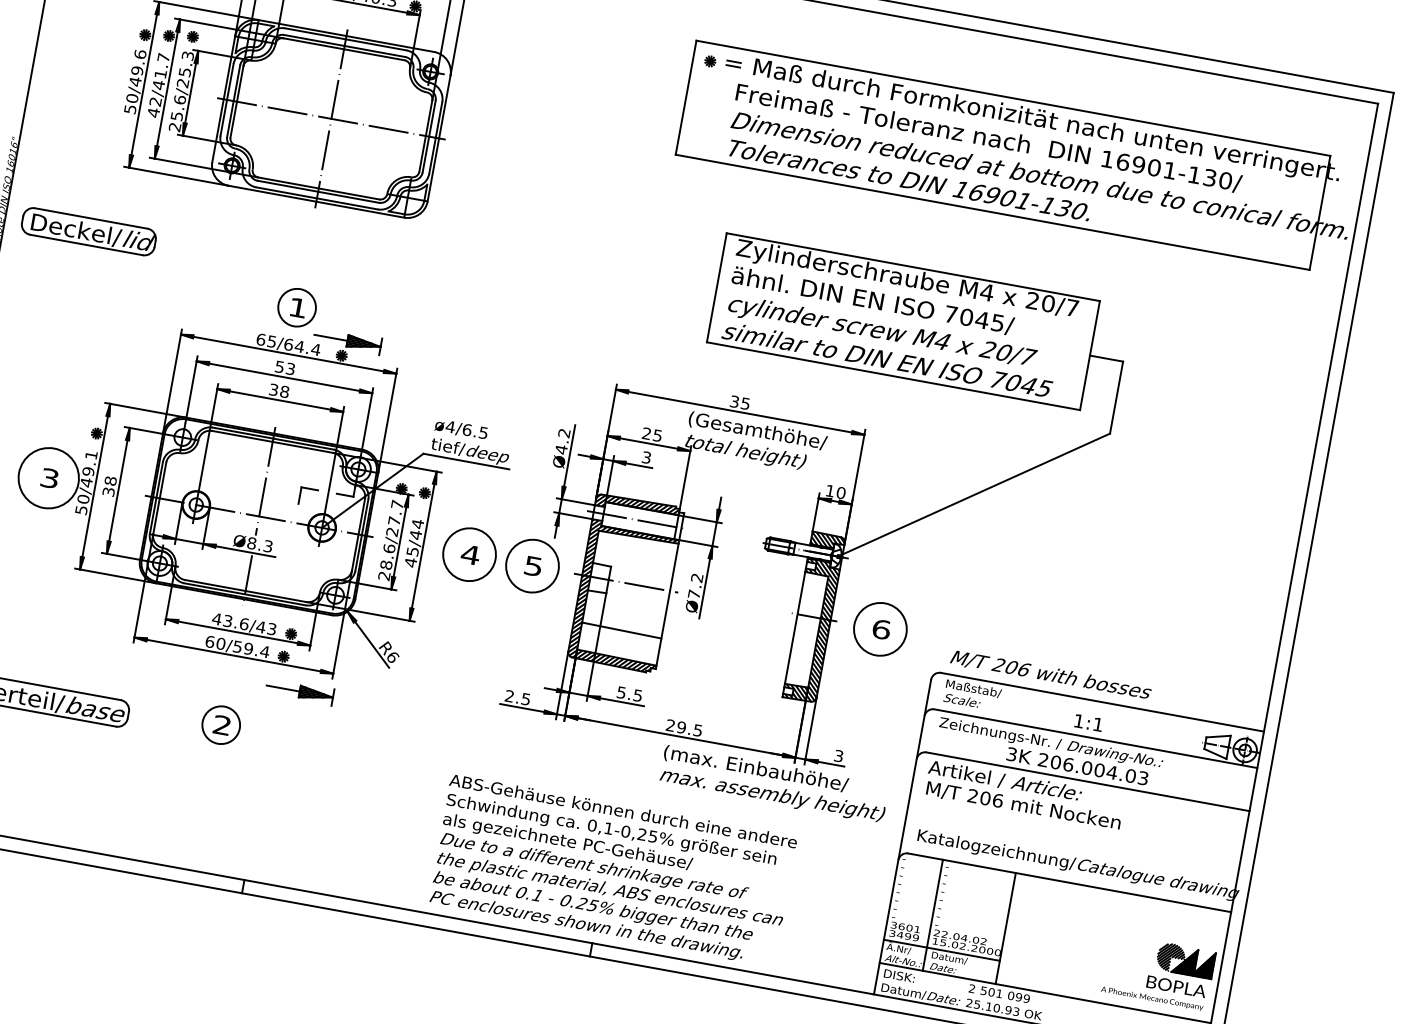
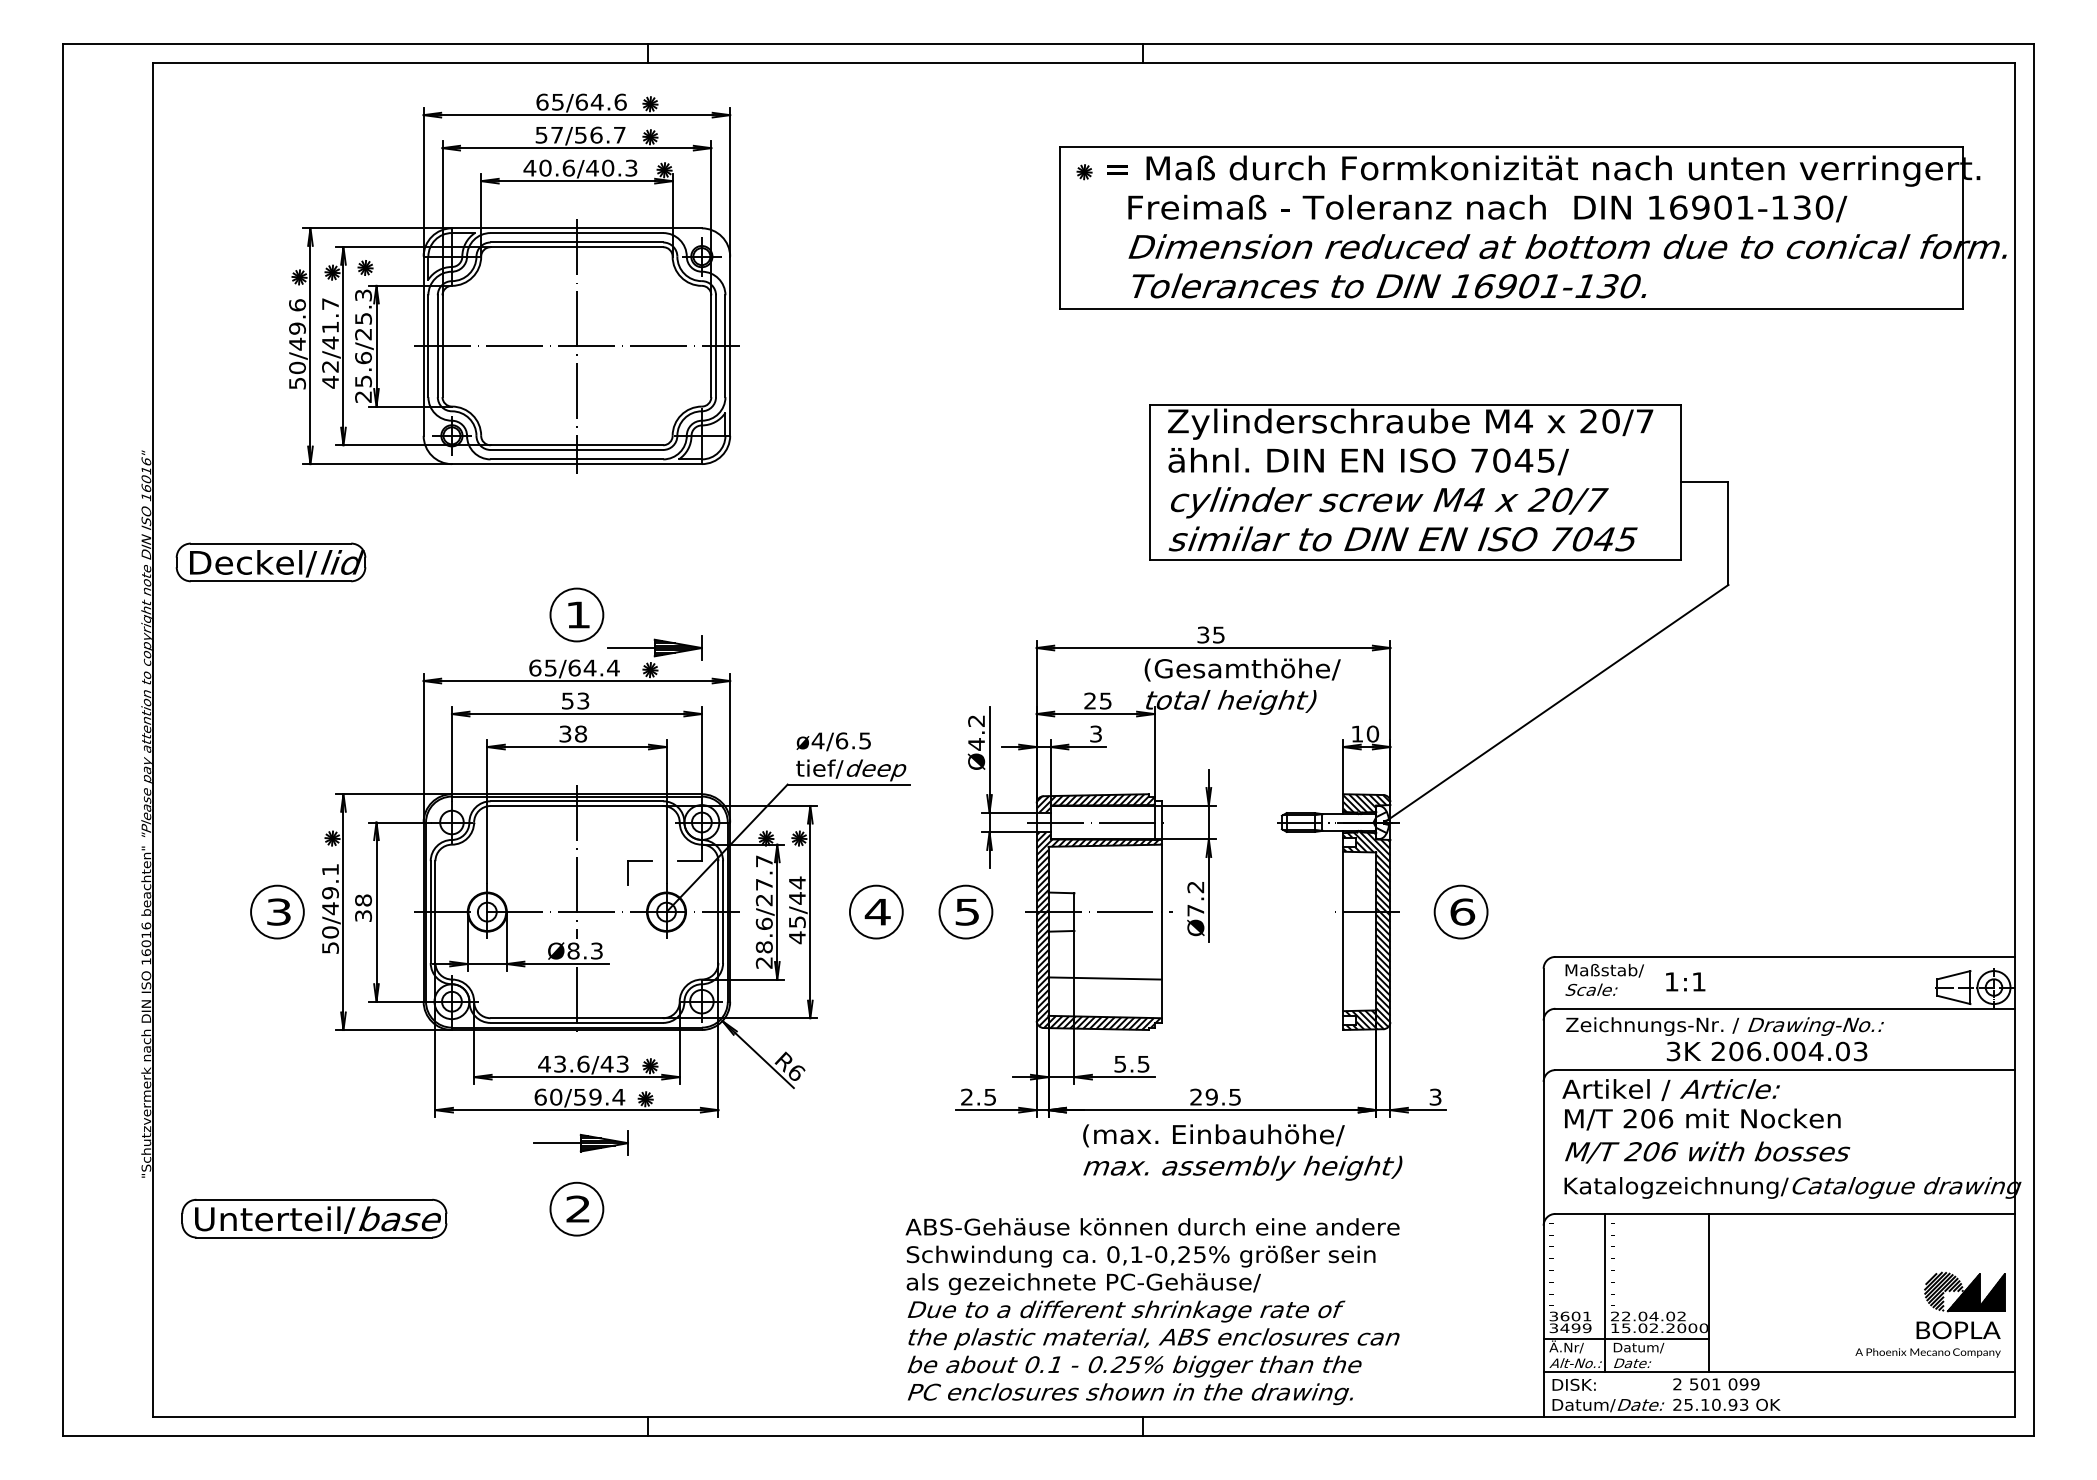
circle: (48, 477) -> (277, 911), size x0.62
circle: (469, 554) -> (875, 911), size x0.71
circle: (532, 565) -> (965, 911), size x0.71
circle: (880, 628) -> (1460, 911), size x0.71
text: (1050, 675) -> (1707, 1152), moved
part: (299, 691) -> (580, 1142), moved
text: (1088, 722) -> (1685, 981), moved
text: (774, 784) -> (1242, 1152), moved

